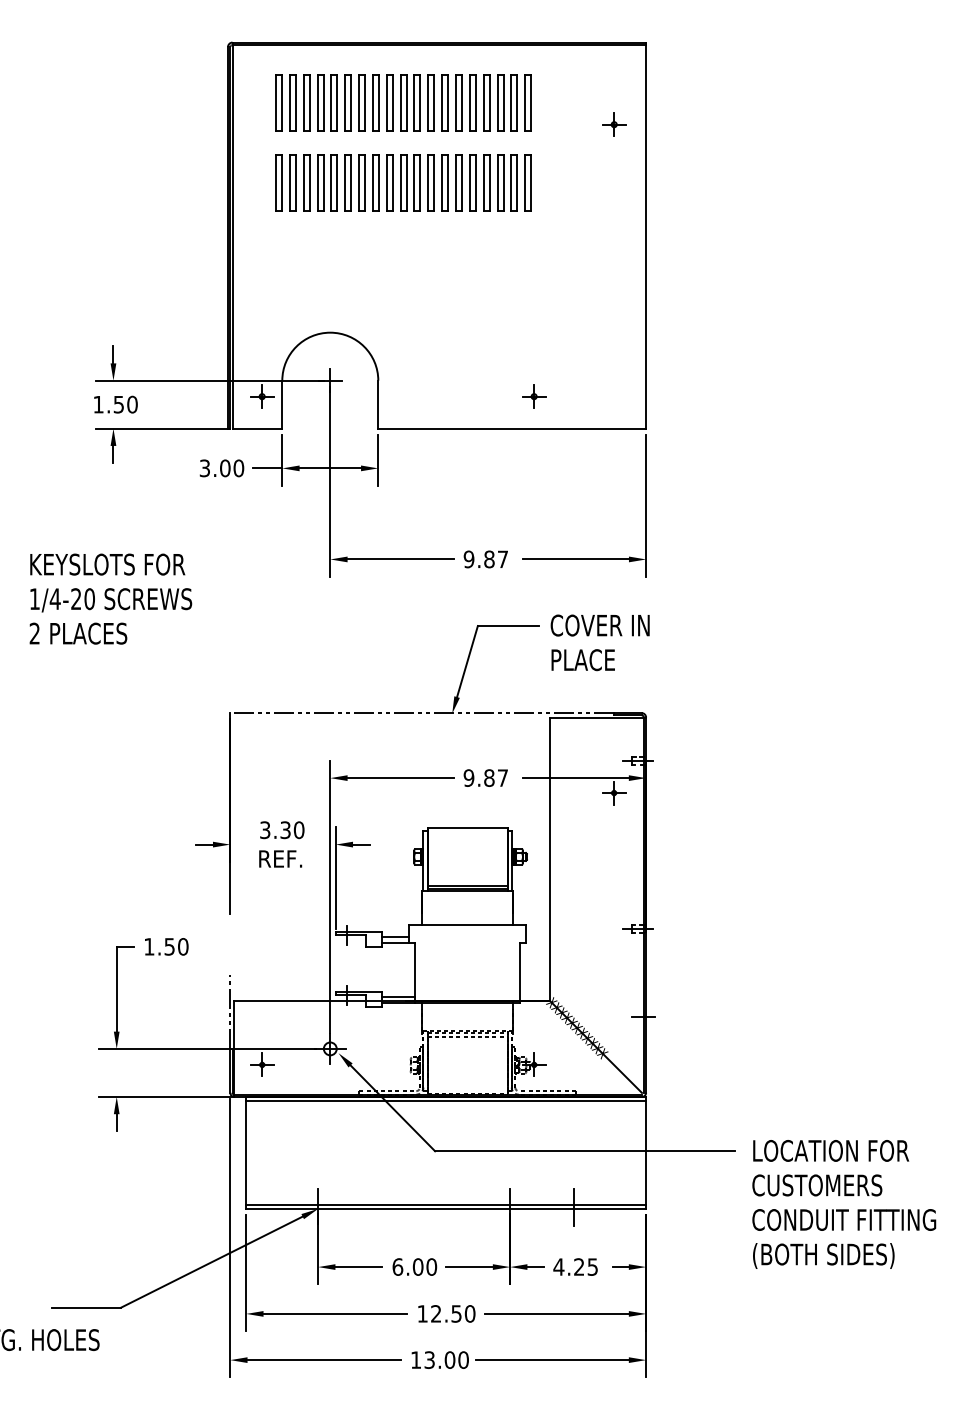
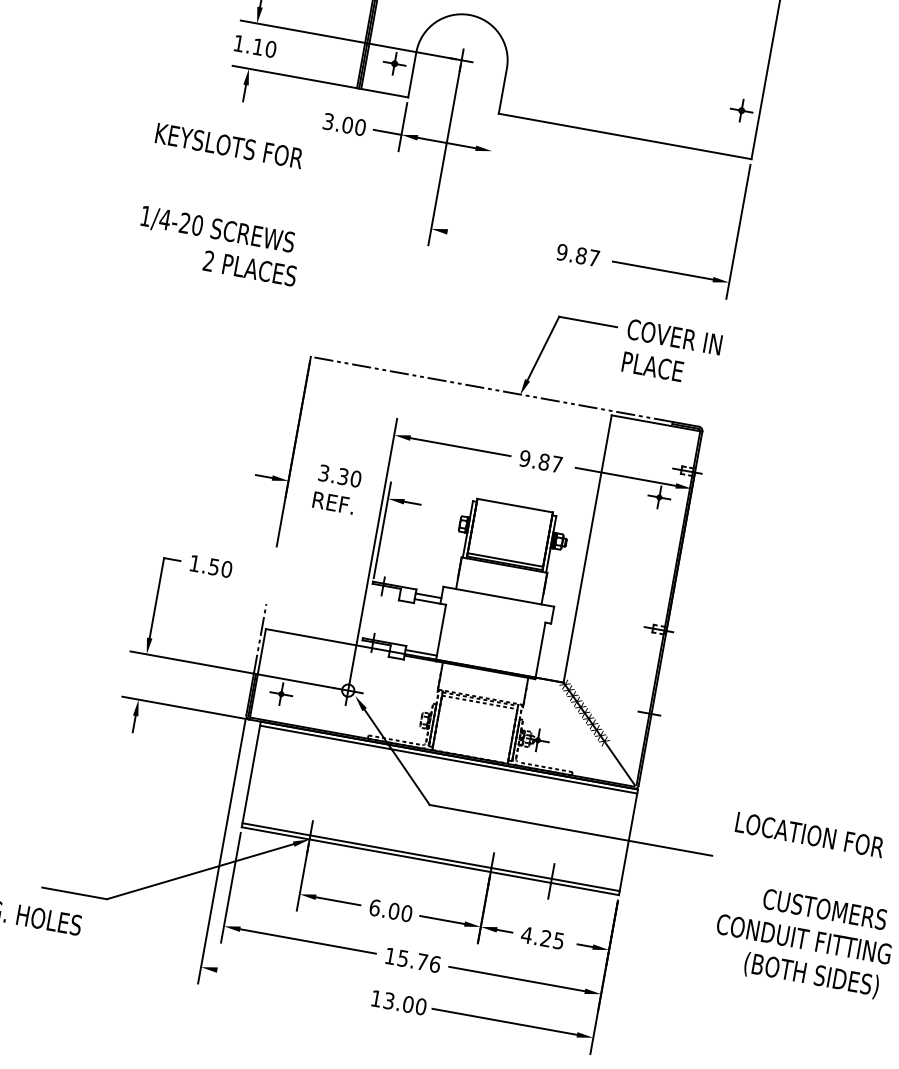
part: (534, 396) -> (742, 110), moved
text: (118, 404) -> (257, 46), 1.50 -> 1.10
line: (378, 459) -> (493, 142), removed
line: (400, 559) -> (497, 240), removed
text: (107, 564) -> (229, 145), moved
text: (78, 633) -> (250, 268), moved
text: (831, 1150) -> (810, 834), moved
text: (817, 1185) -> (825, 909), moved
text: (823, 1255) -> (811, 975), moved
text: (453, 1313) -> (419, 961), 12.50 -> 15.76
line: (323, 1360) -> (288, 983), removed

